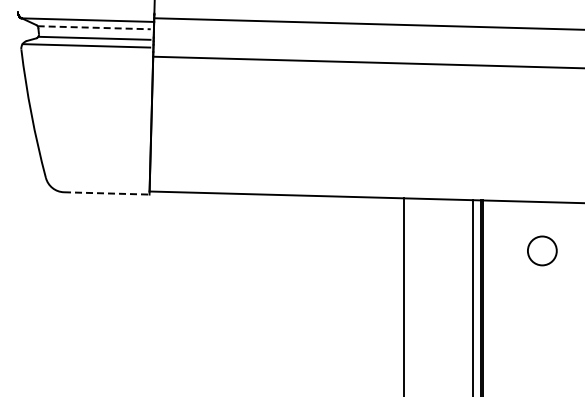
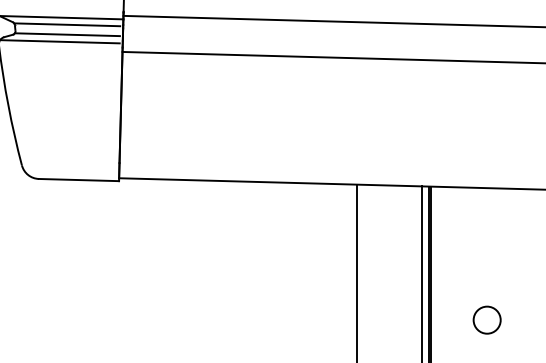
line: (94, 27) -> (67, 24), dashed -> solid
line: (106, 193) -> (78, 180), dashed -> solid
circle: (542, 250) -> (487, 319), moved

